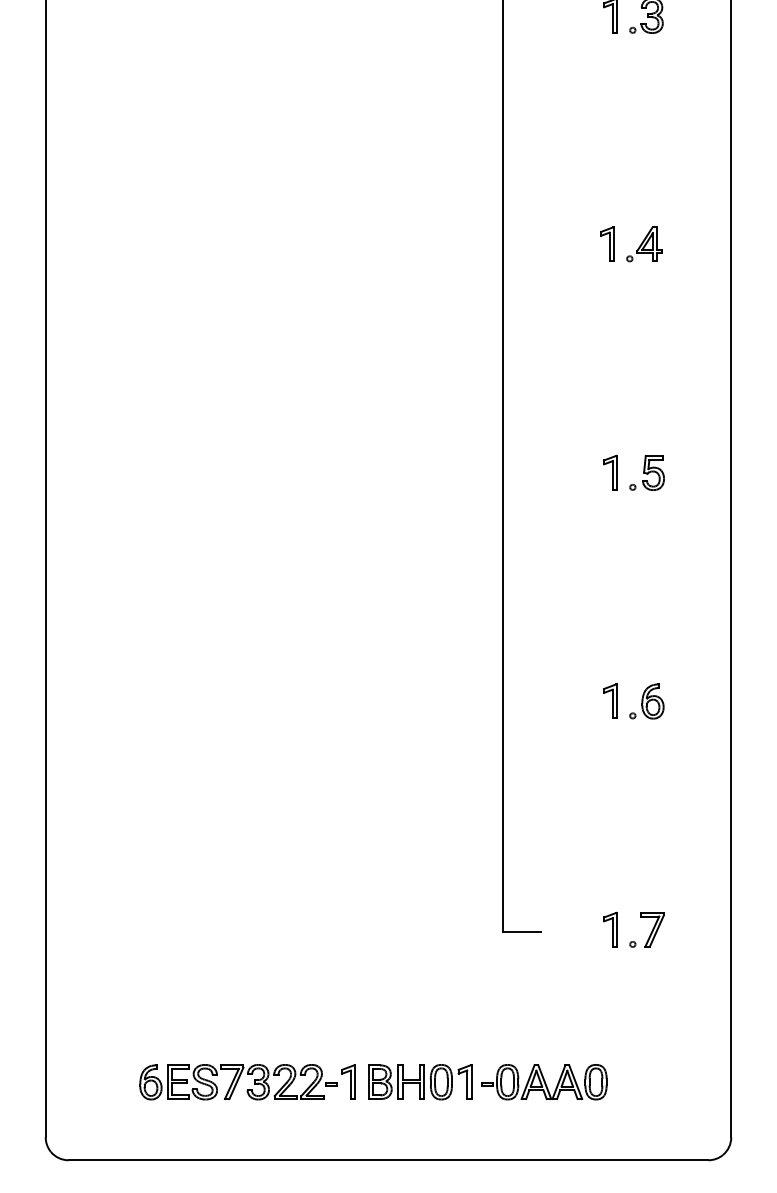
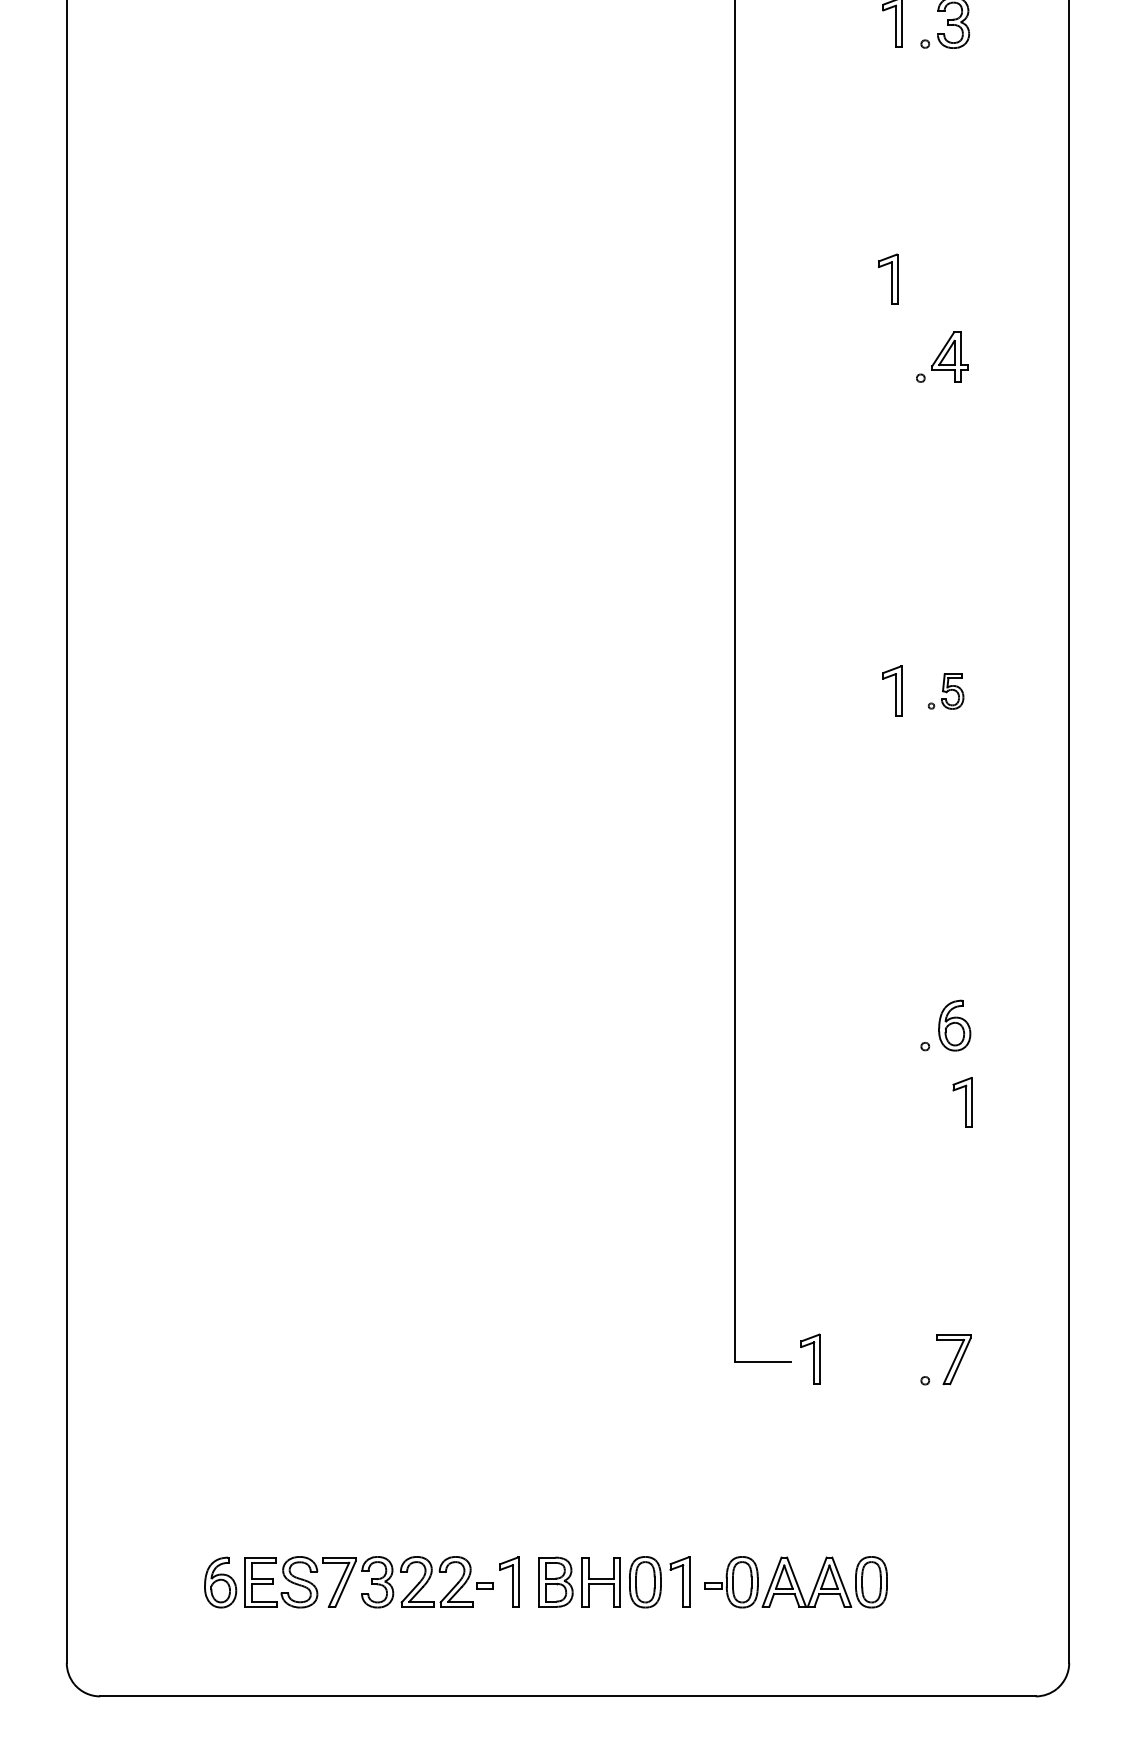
part: (607, 243) -> (888, 278), moved
part: (646, 472) -> (945, 690), size x0.7
part: (610, 700) -> (962, 1101), moved
part: (610, 929) -> (810, 1358), moved

